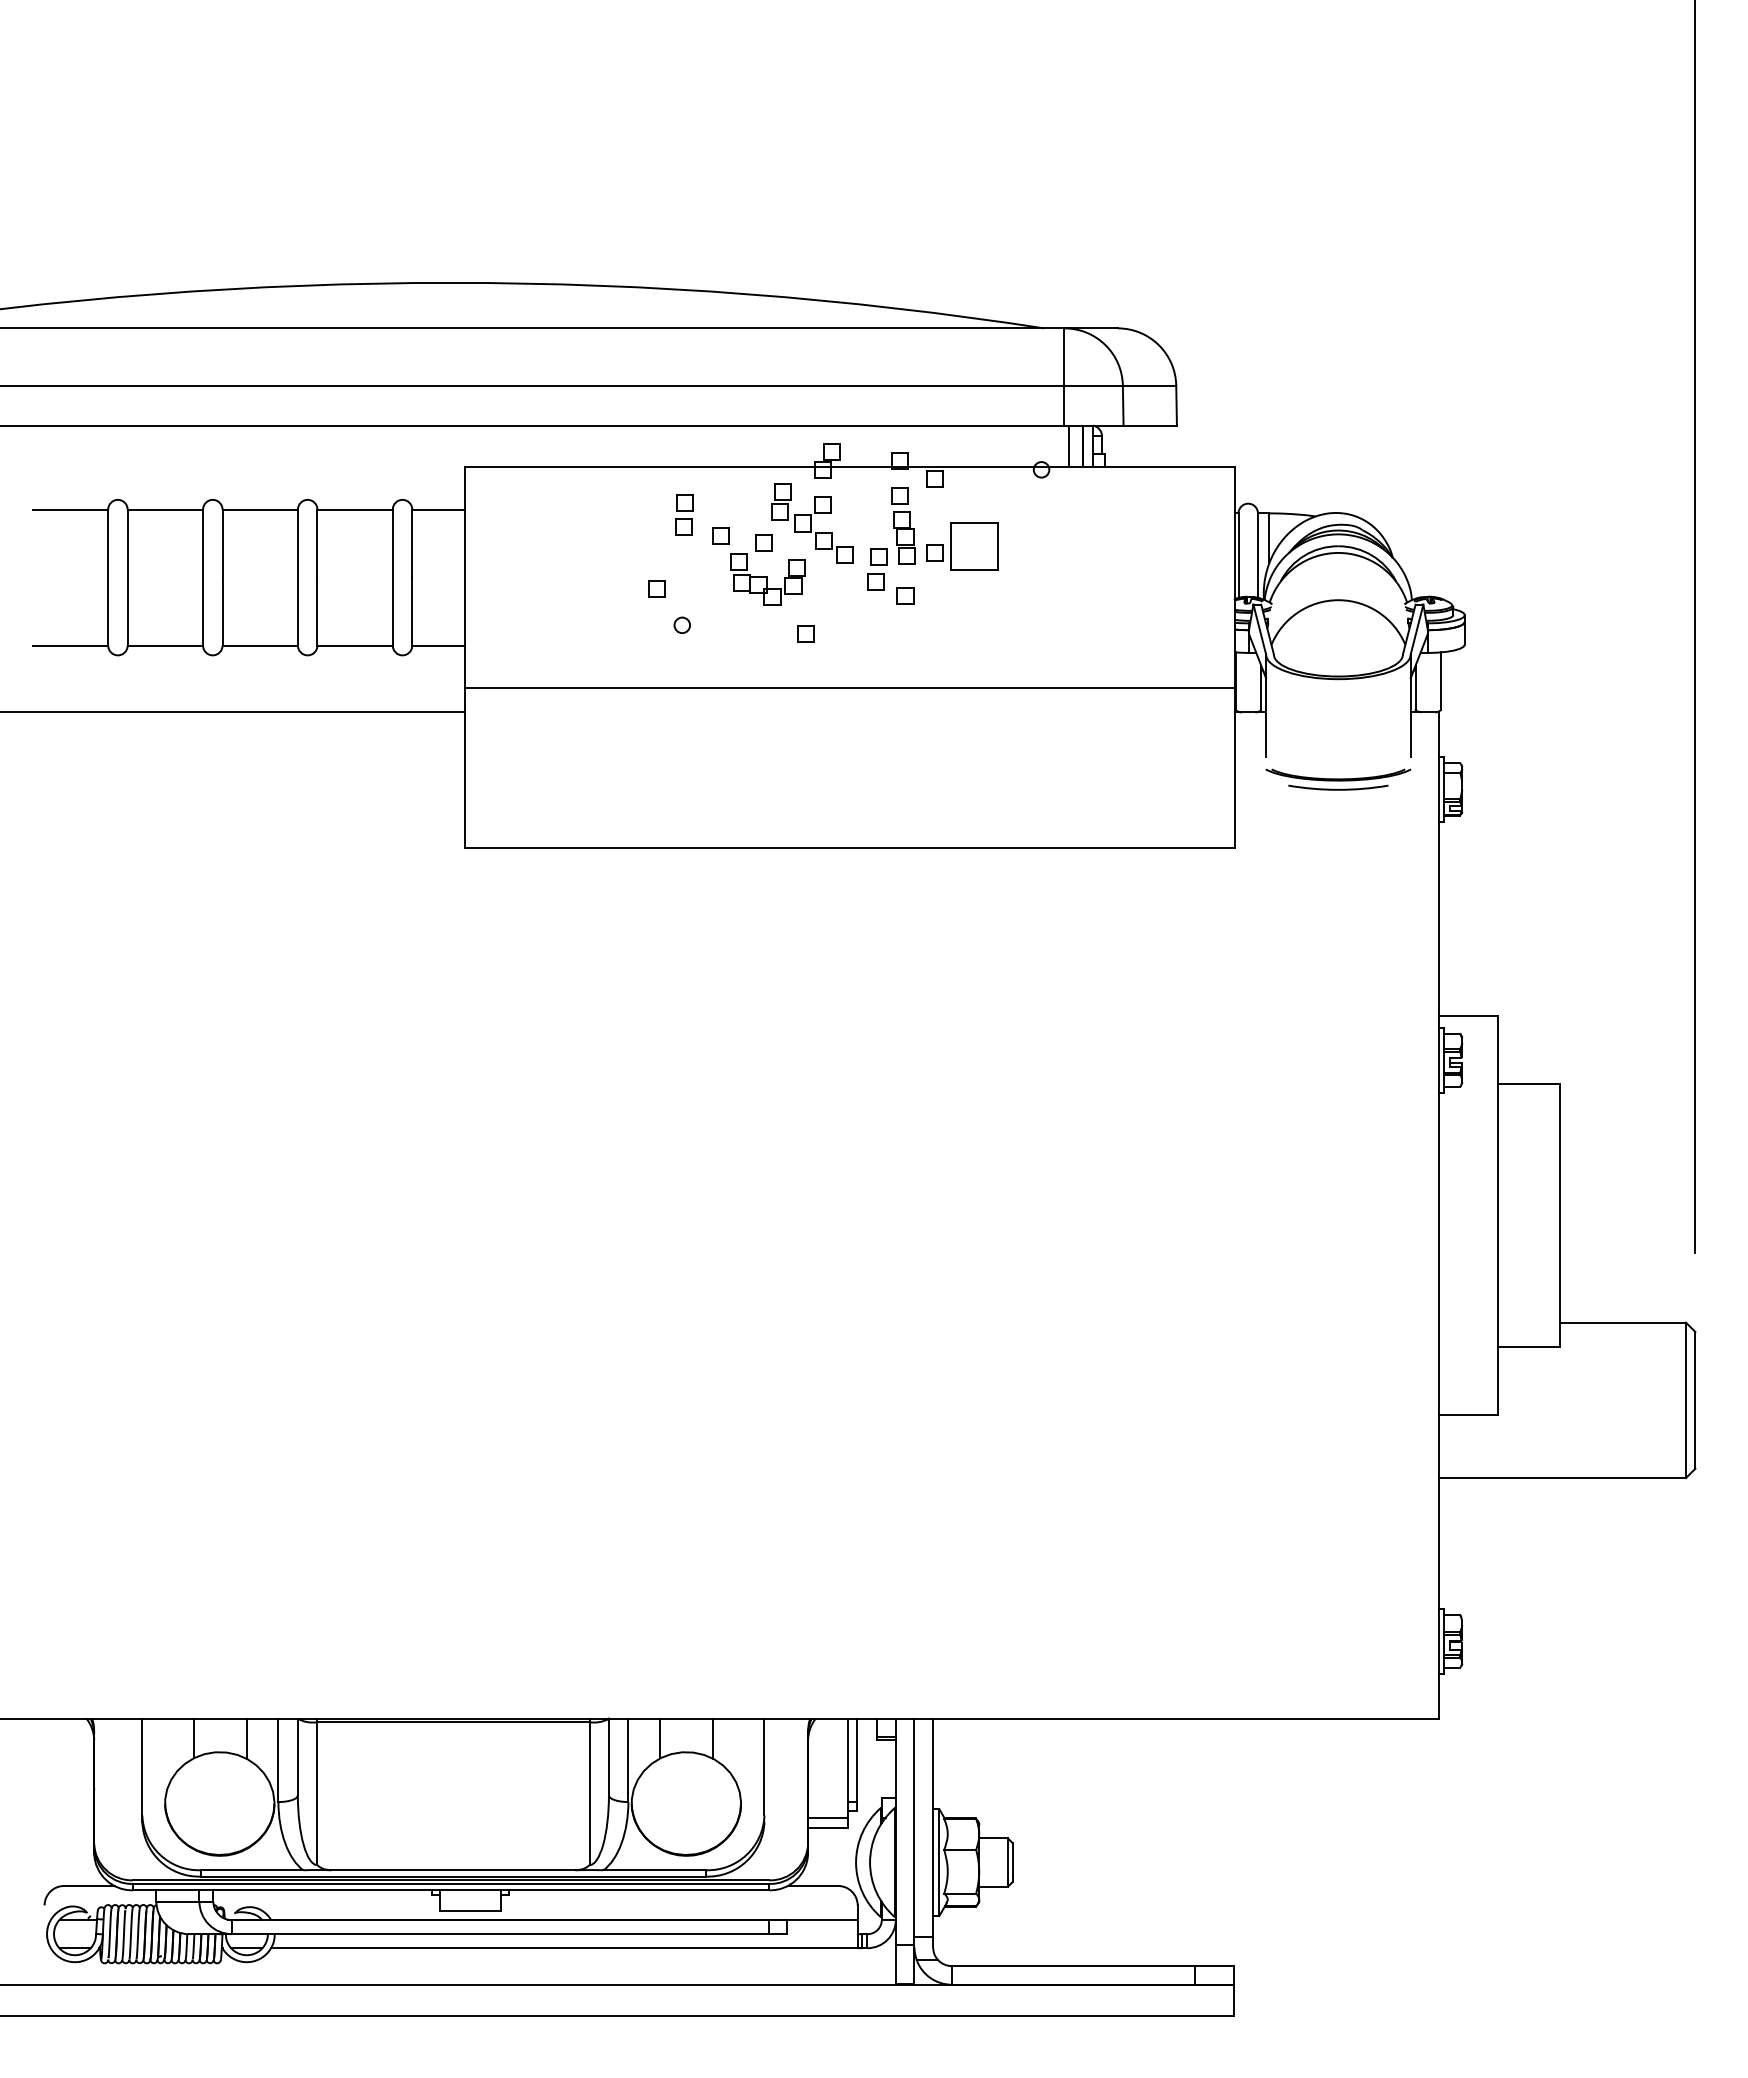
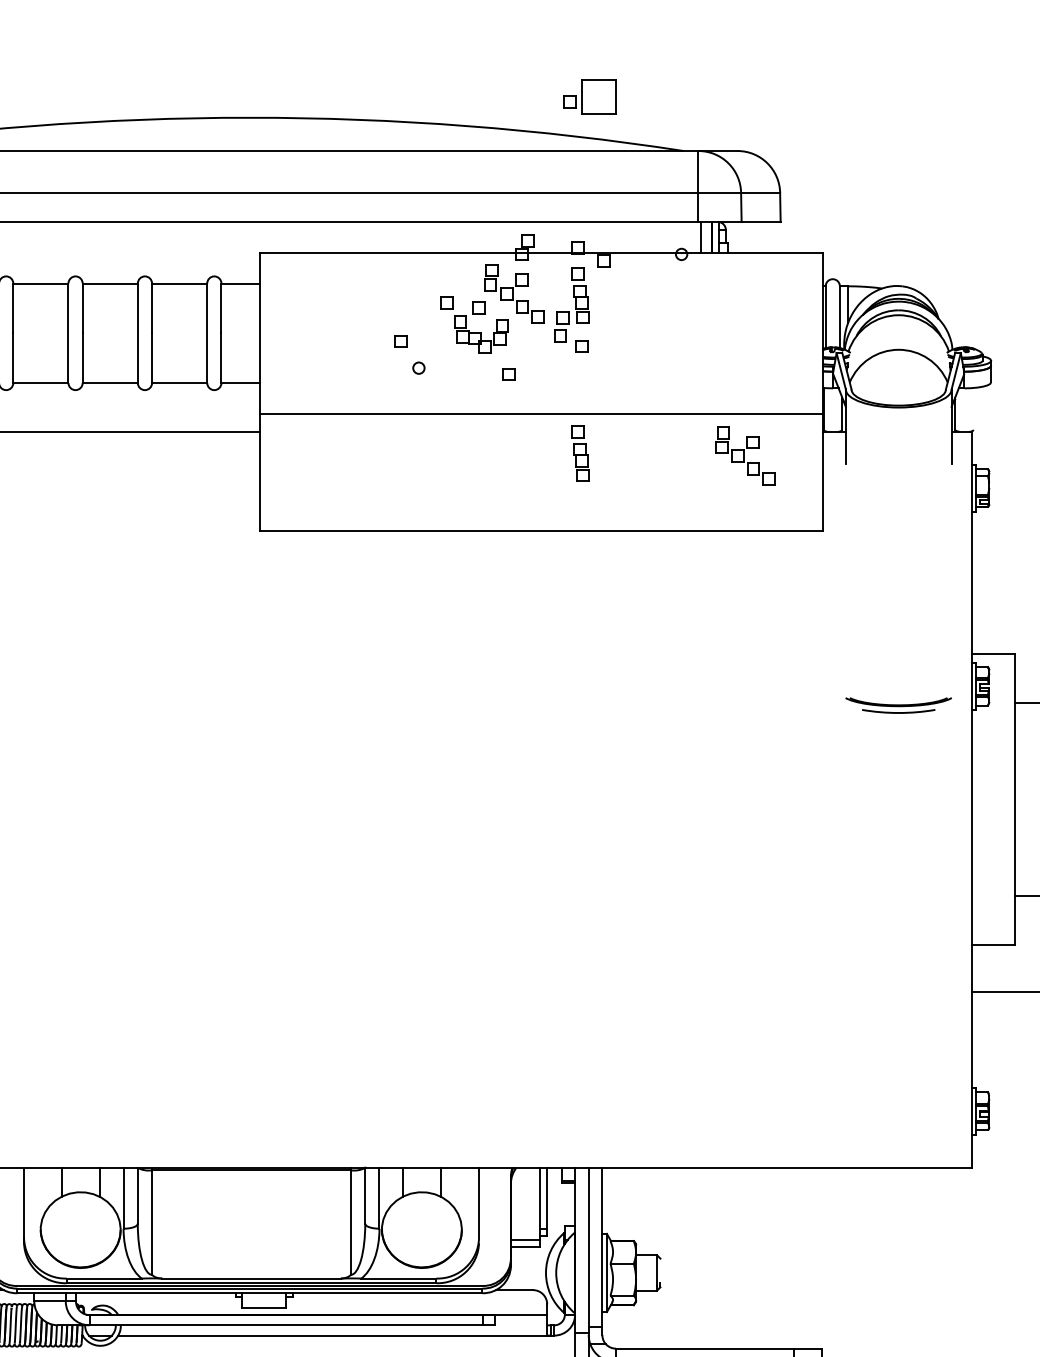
part: (684, 514) -> (420, 287), removed
part: (962, 546) -> (590, 96), moved
line: (1441, 680) -> (974, 408), removed
part: (903, 741) -> (580, 453), added
part: (1128, 745) -> (745, 456), added
part: (1338, 779) -> (898, 705), moved
line: (1012, 1859) -> (660, 1270), removed

